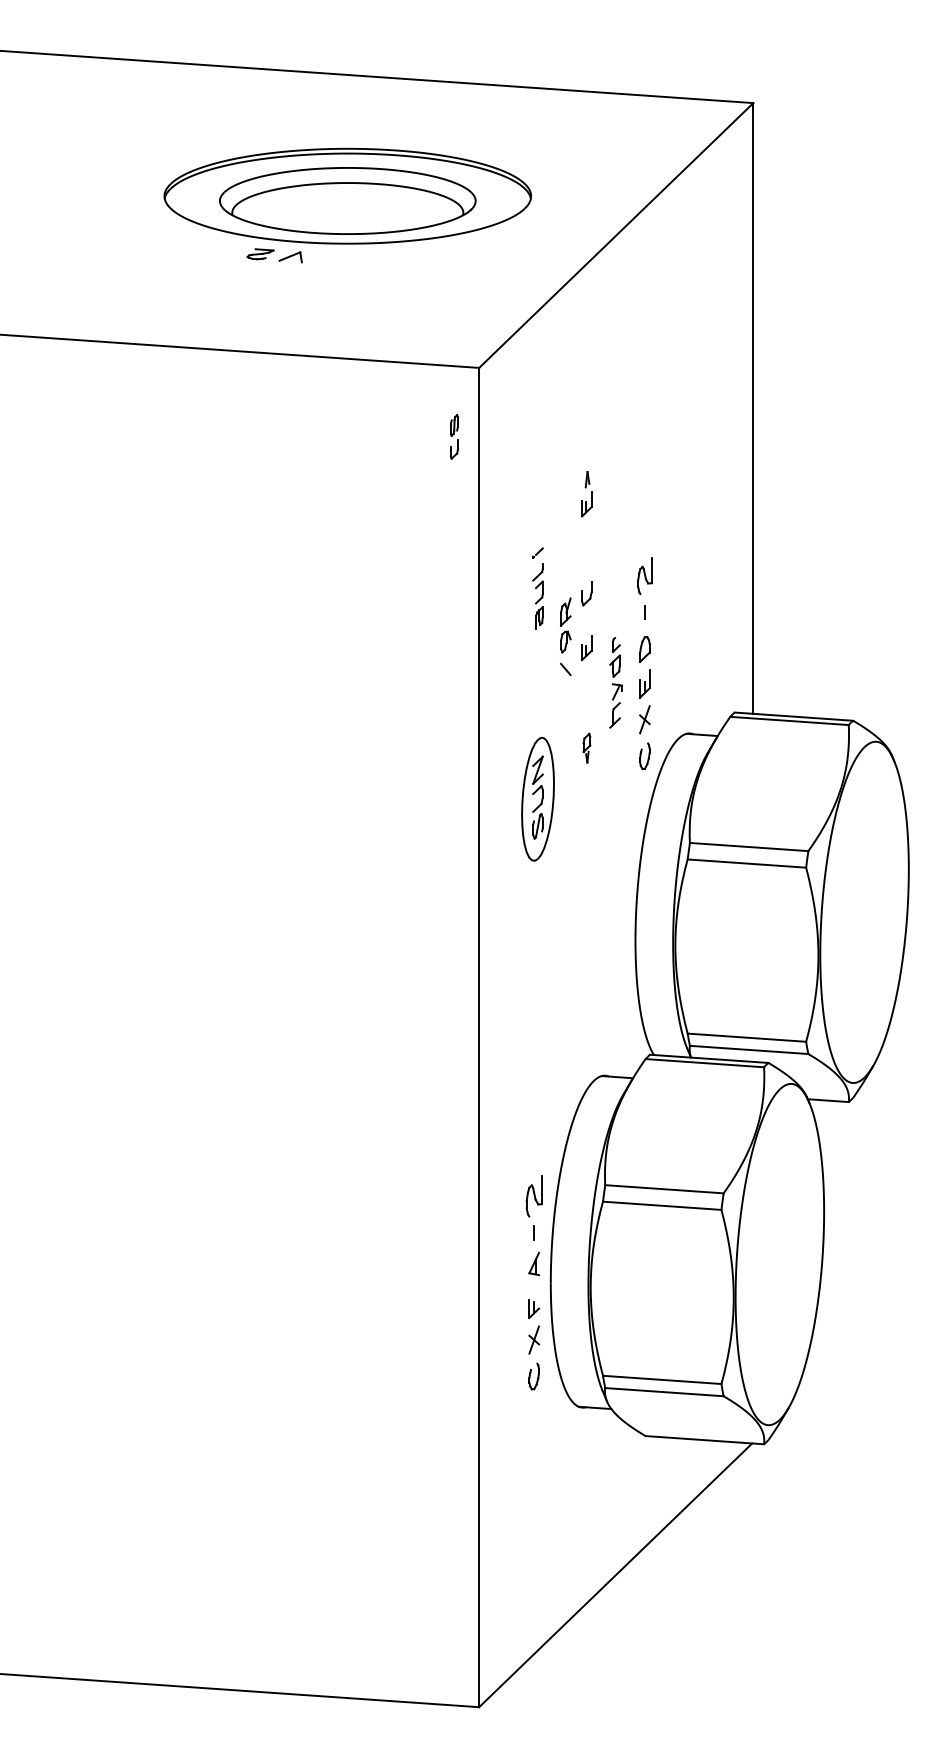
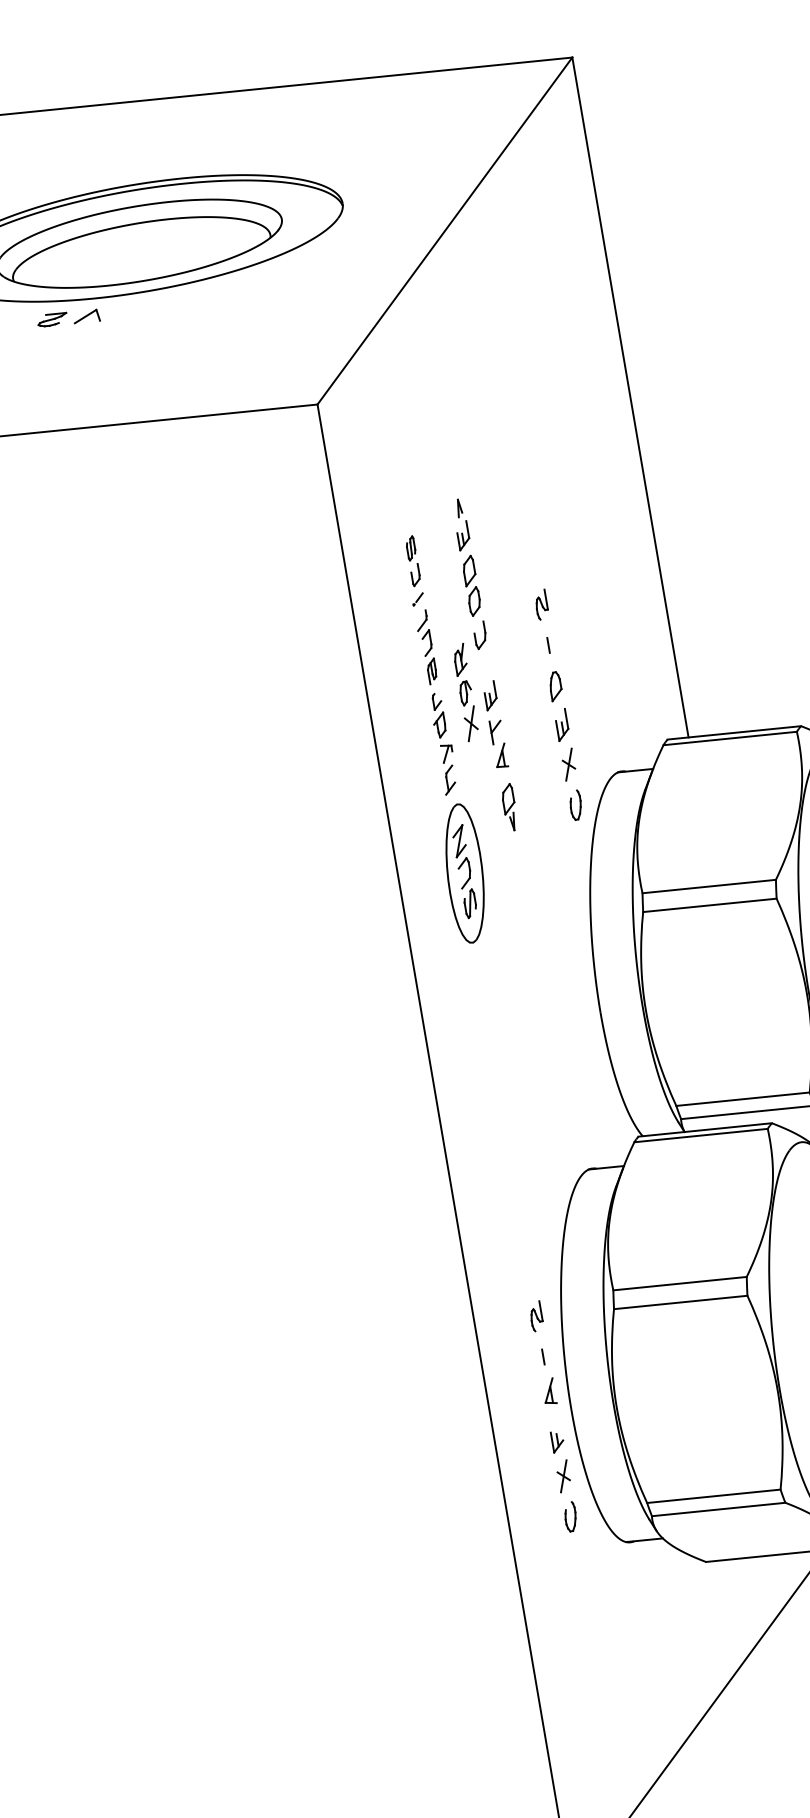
part: (454, 436) -> (413, 560), moved
part: (586, 548) -> (471, 585), added
part: (644, 575) -> (541, 604), size x0.71
line: (565, 669) -> (470, 723), added
part: (615, 682) -> (443, 743), moved
part: (586, 690) -> (498, 743), added
part: (586, 747) -> (509, 806), size x1.43
part: (533, 1196) -> (535, 1316), size x0.62

